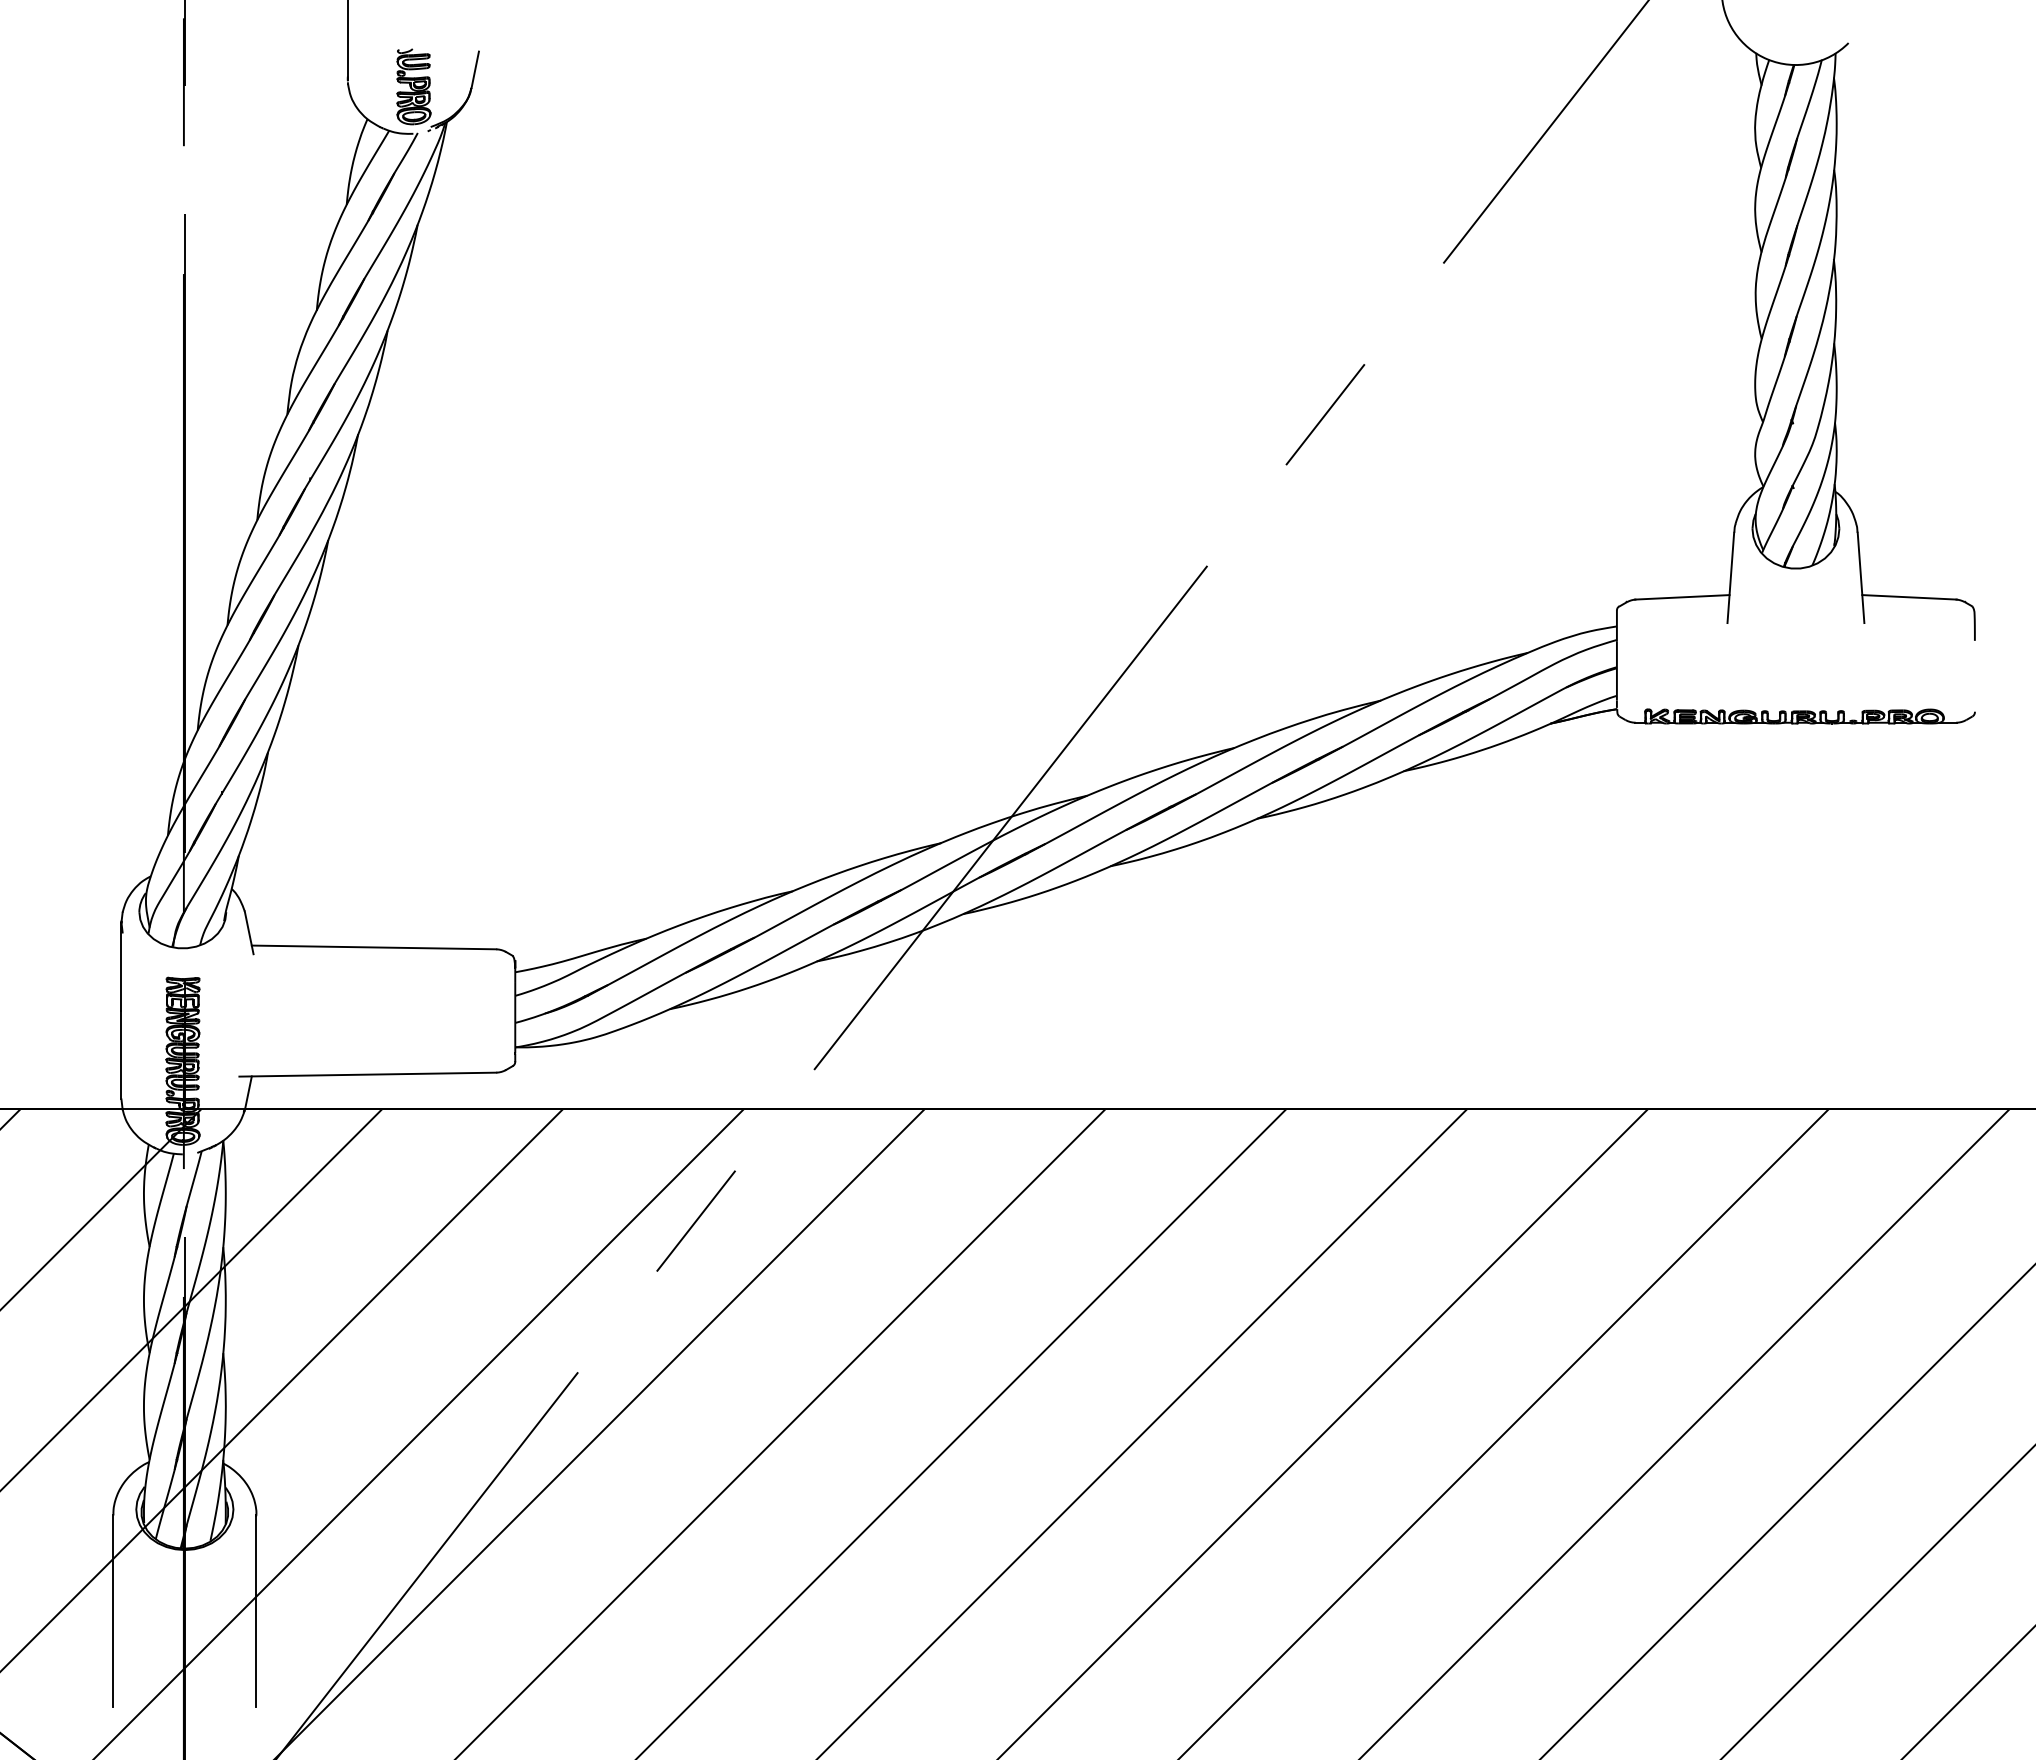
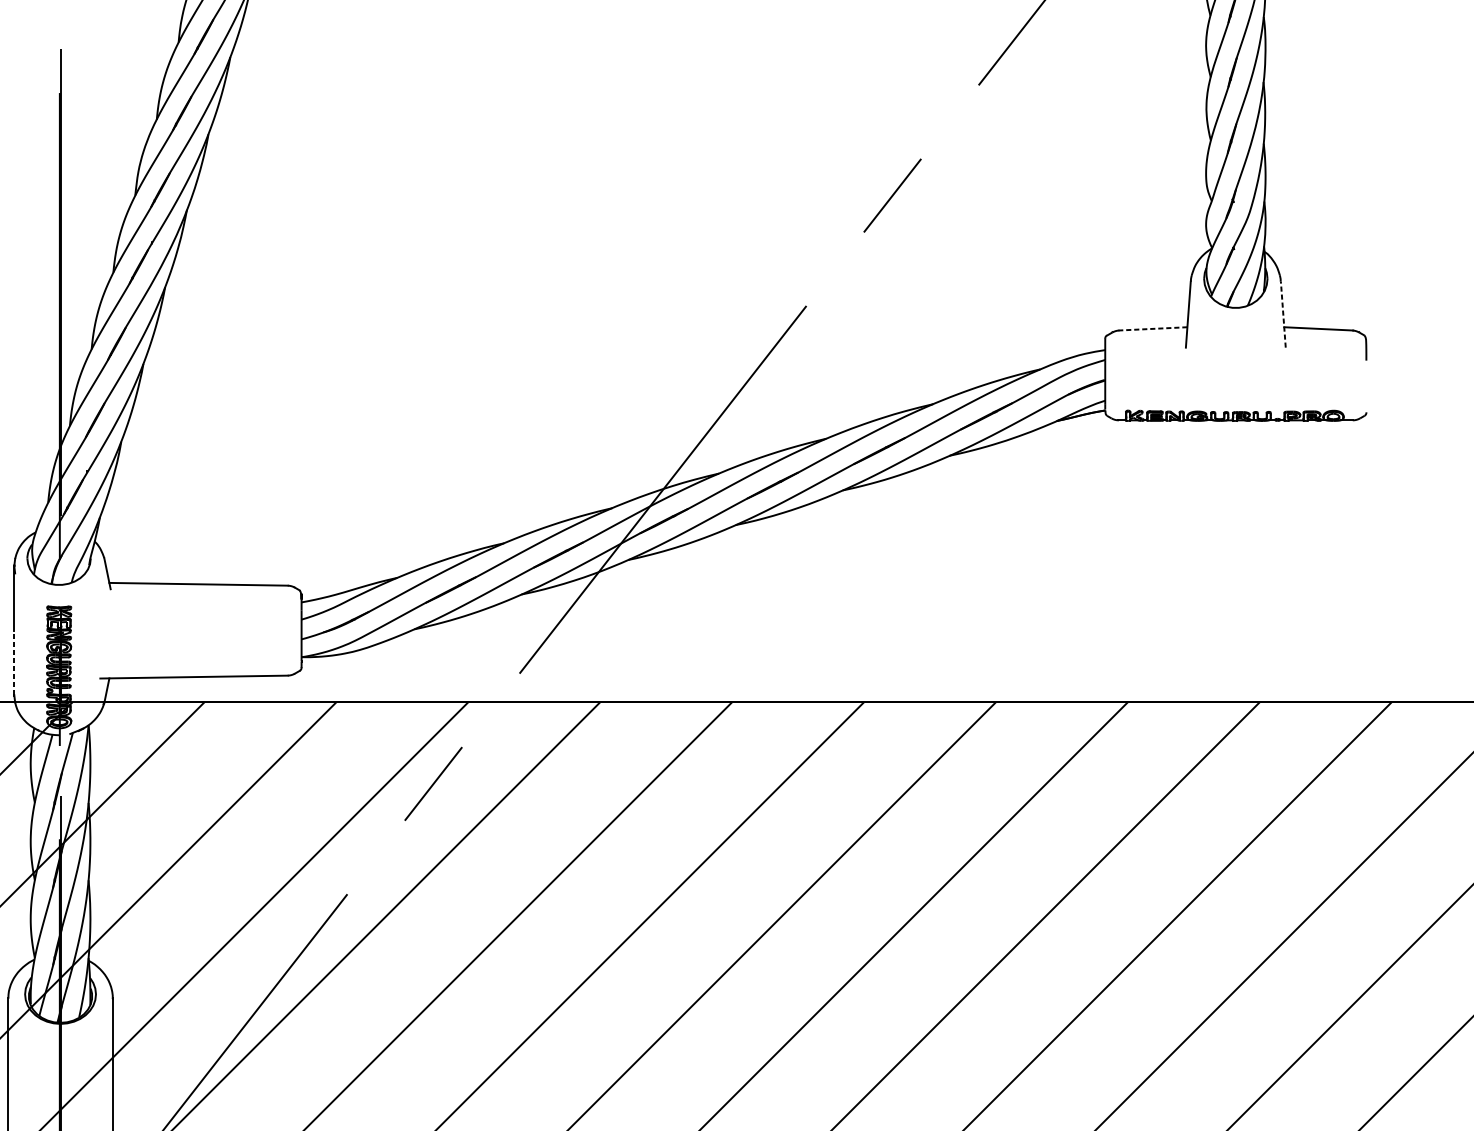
line: (1861, 577) -> (1283, 314), solid -> dashed
line: (1681, 597) -> (1152, 329), solid -> dashed
line: (121, 1054) -> (14, 662), solid -> dashed

